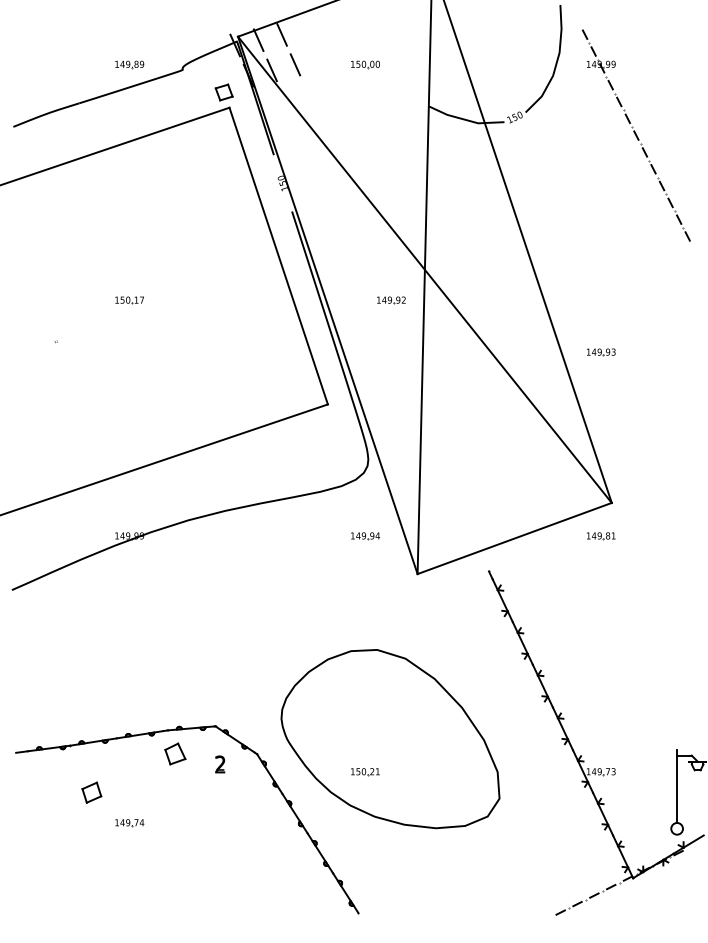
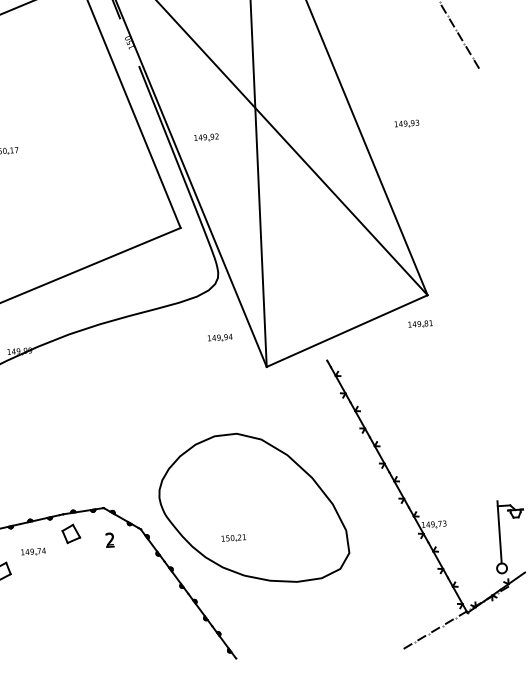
part: (391, 300) -> (206, 137), moved
part: (601, 352) -> (407, 123), moved
part: (129, 823) -> (33, 552), moved

